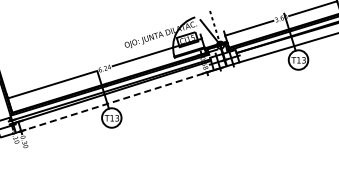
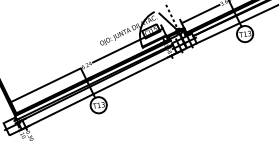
line: (114, 101) -> (98, 91), dashed -> solid

